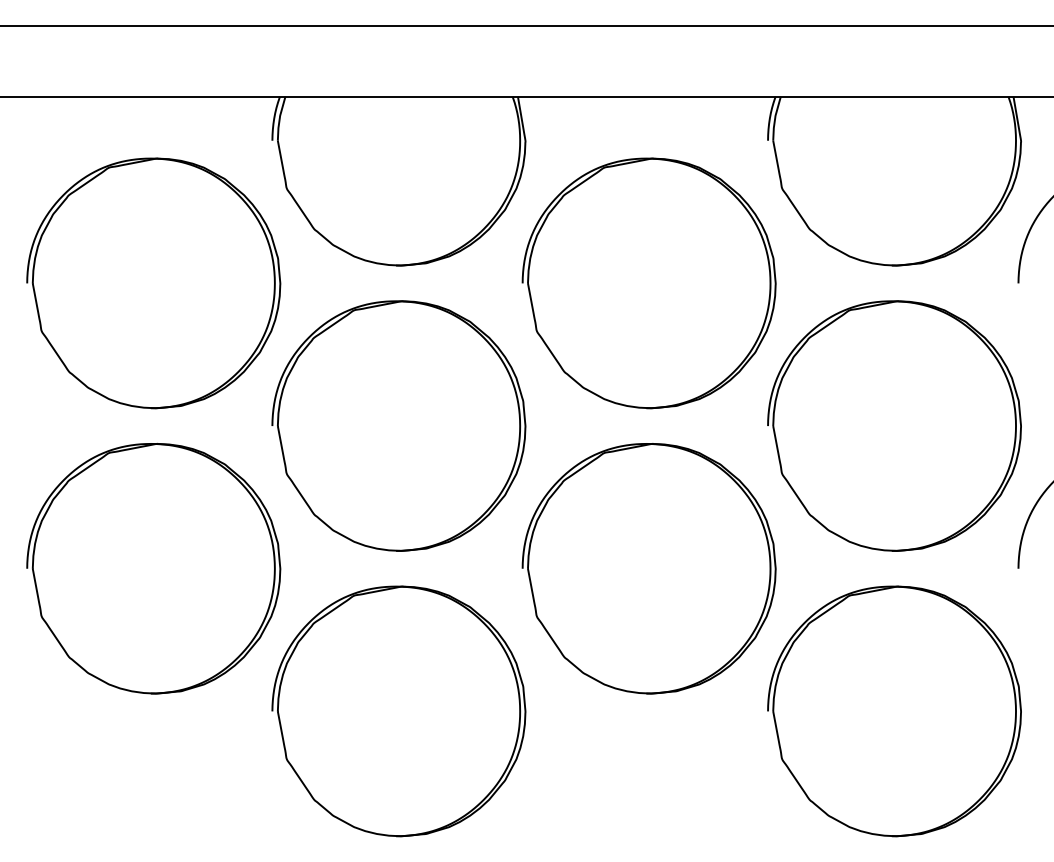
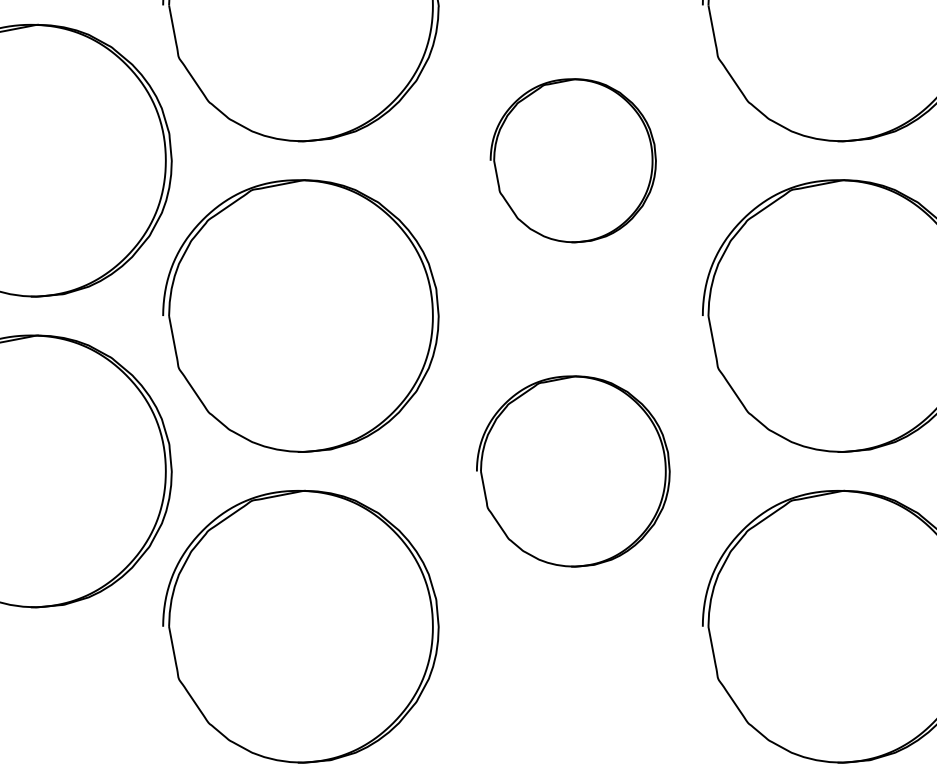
part: (648, 283) -> (572, 160), size x0.6
part: (648, 568) -> (572, 471), size x0.7

